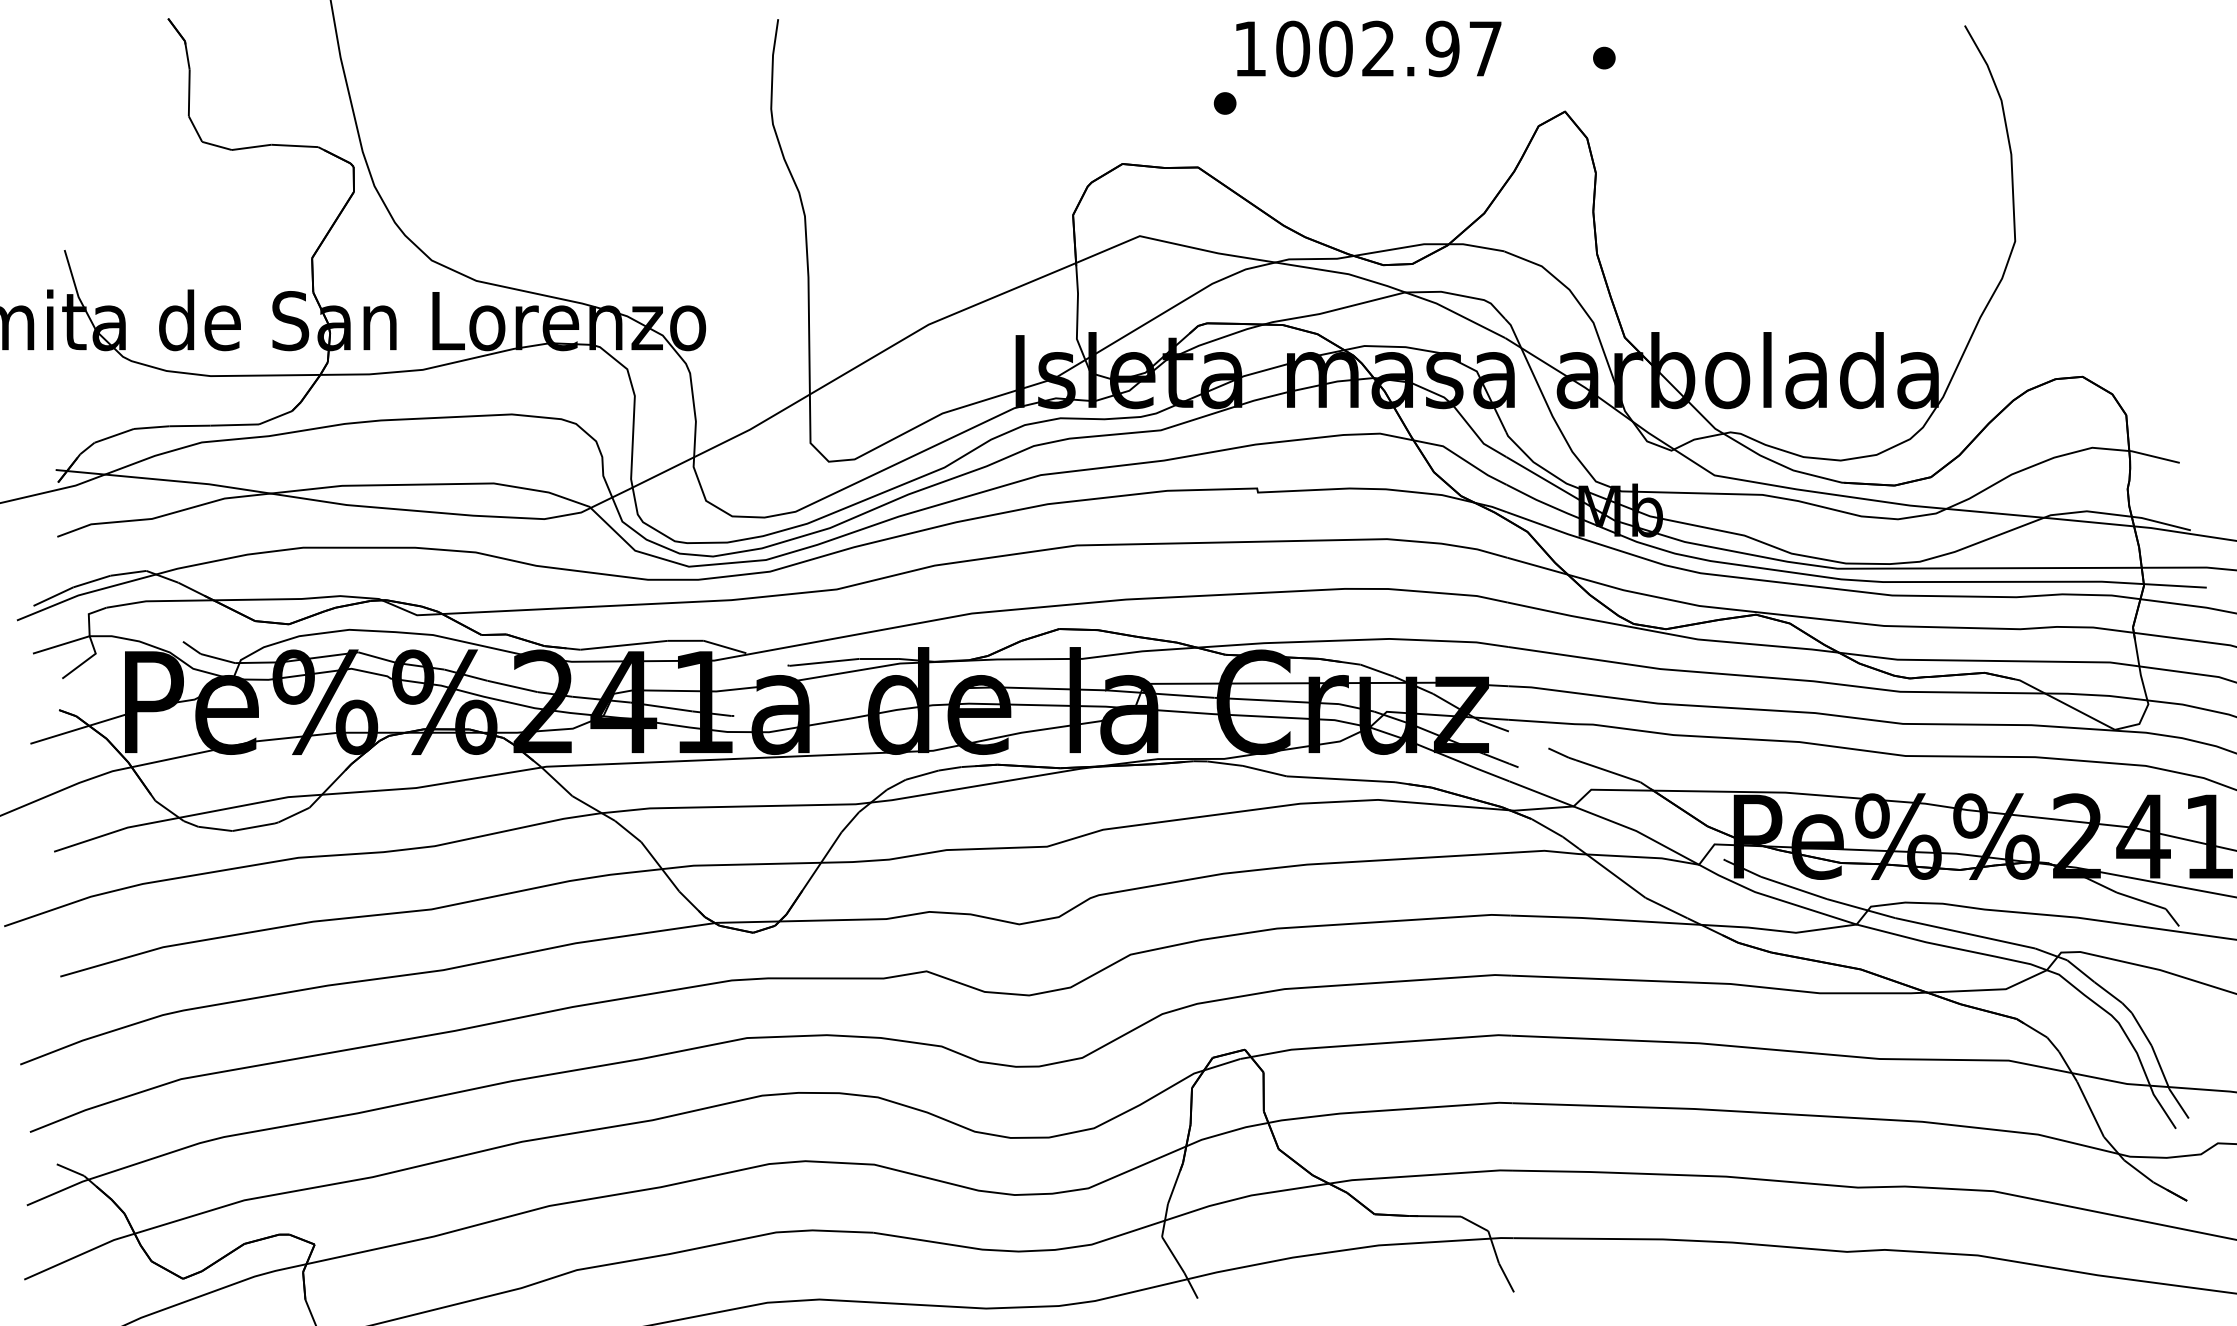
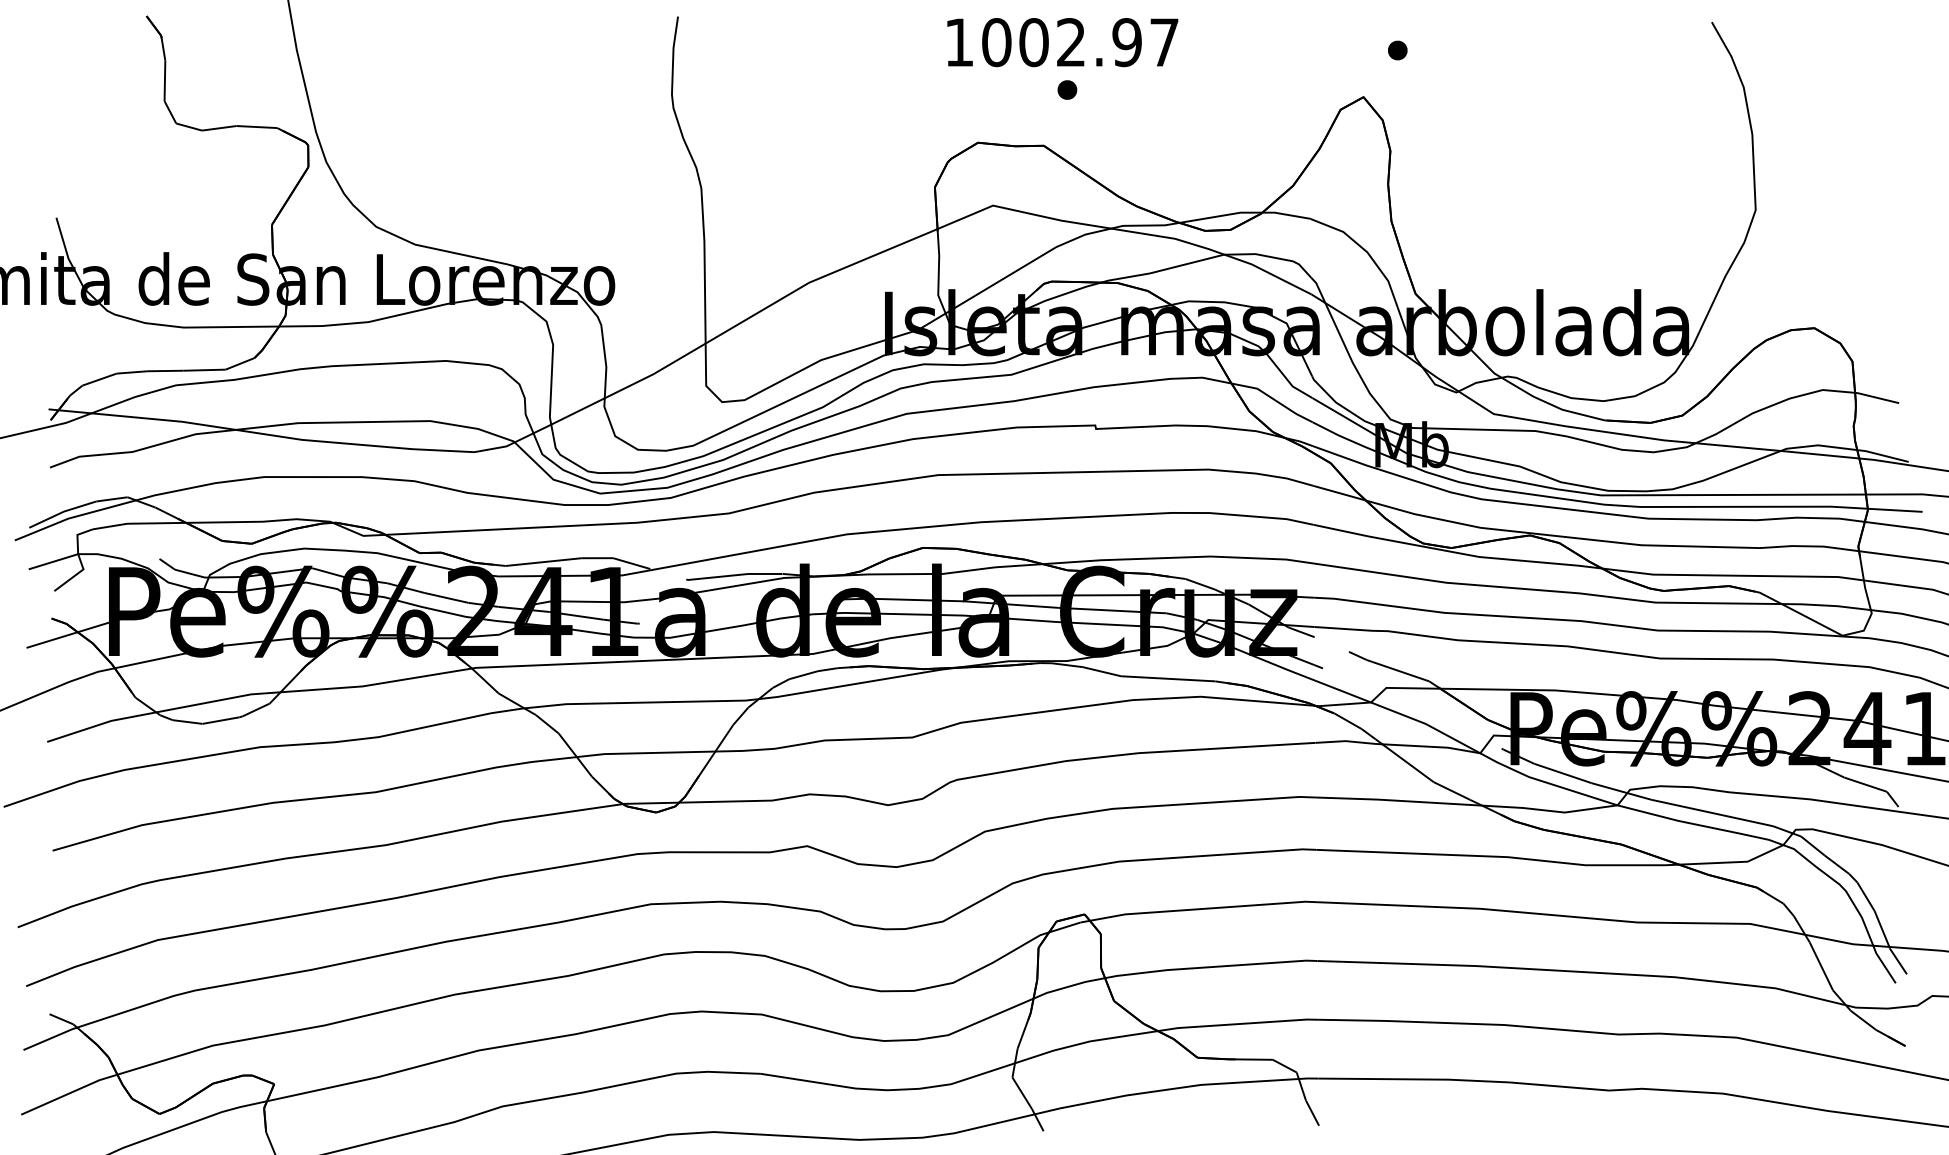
text: (1368, 48) -> (1062, 42), moved

